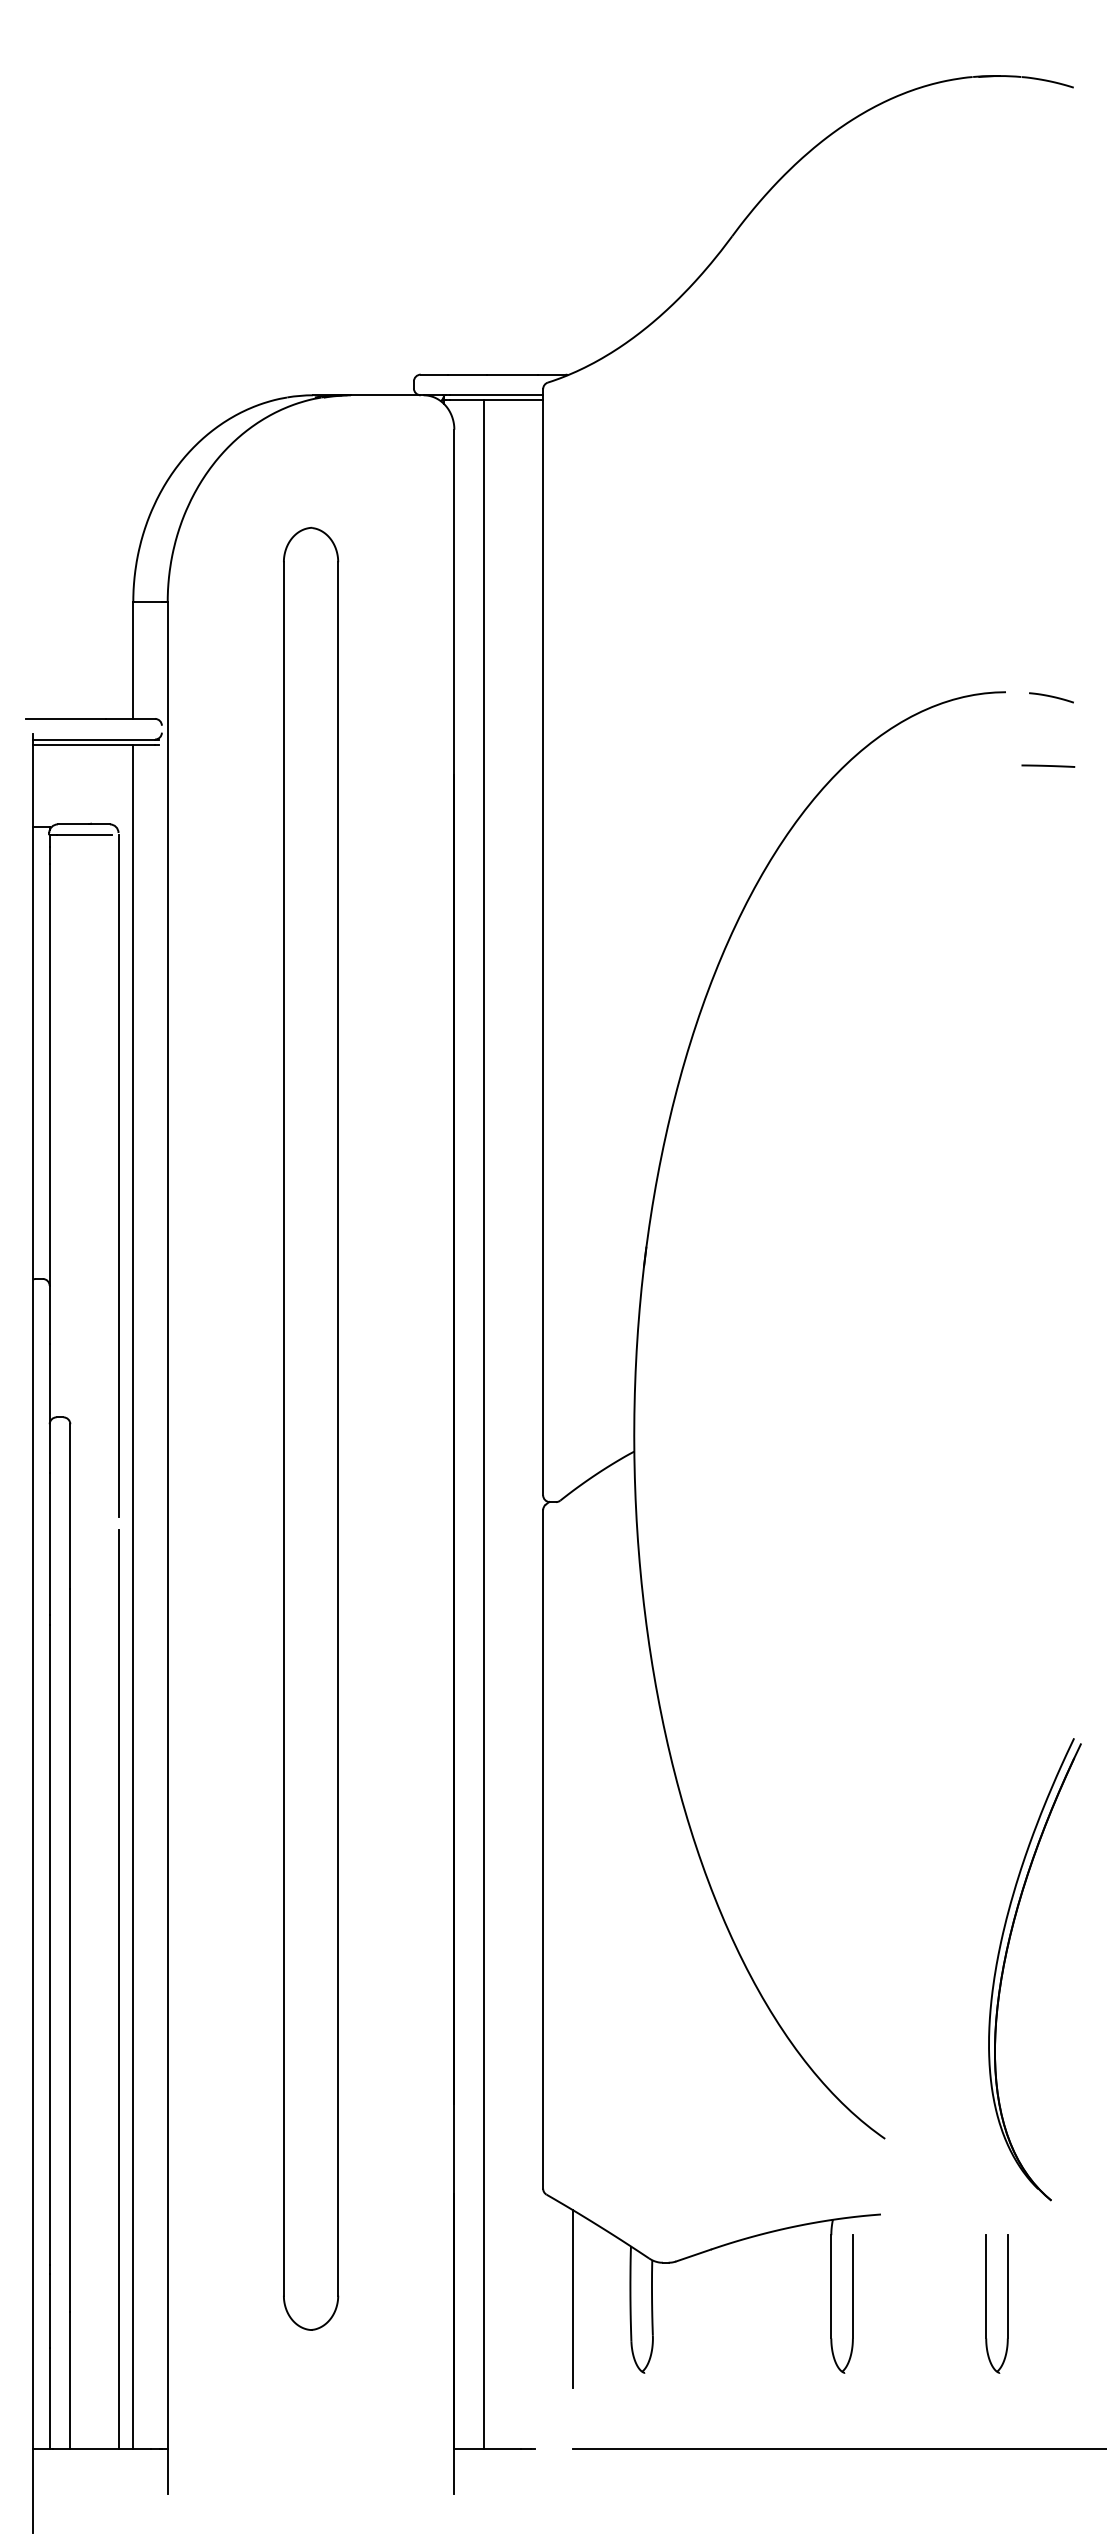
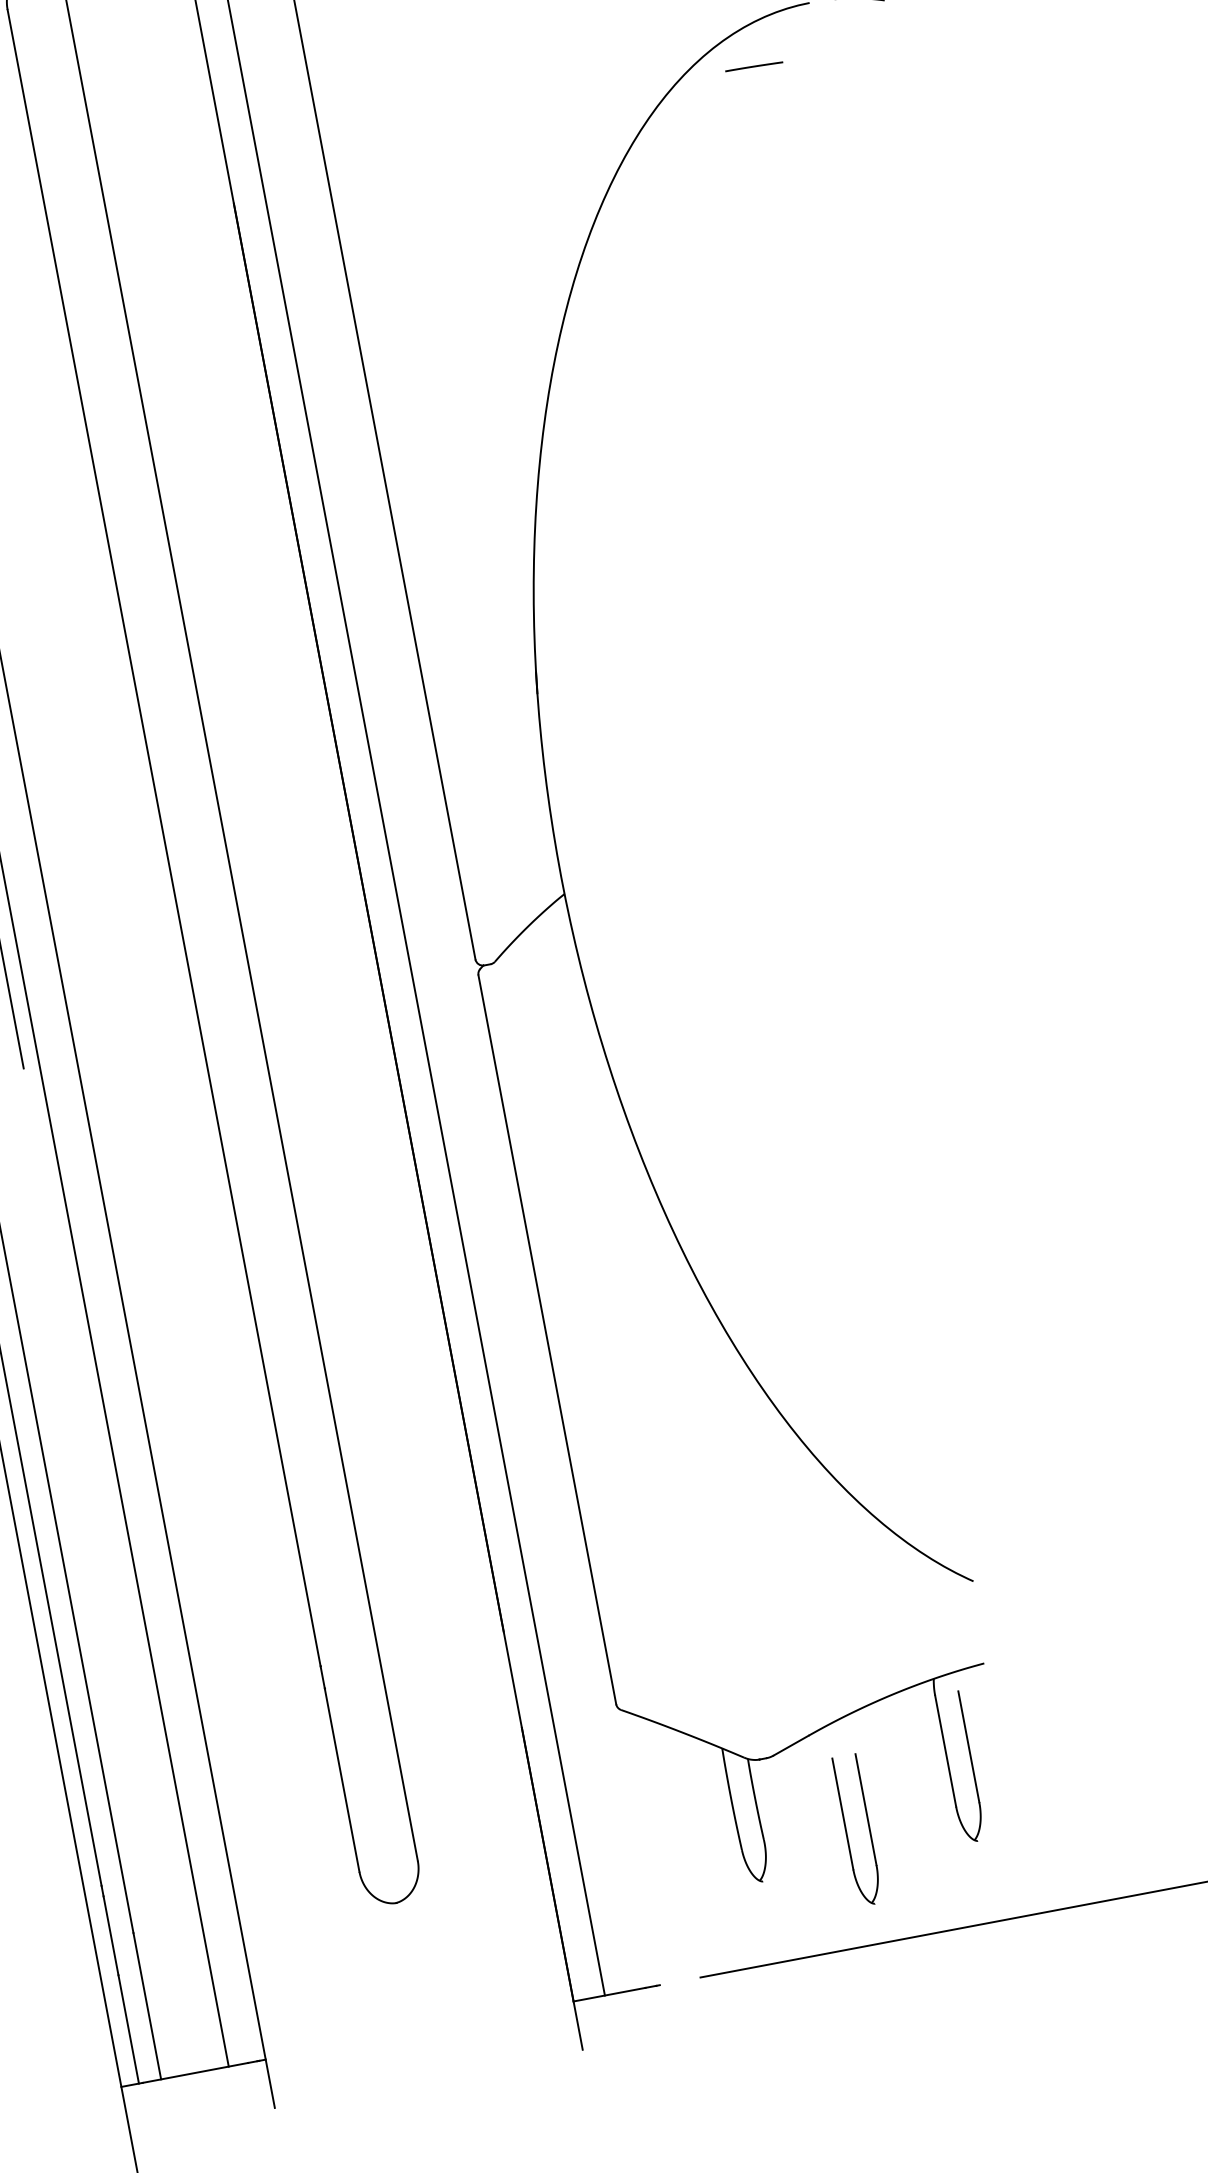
line: (1048, 765) -> (754, 66), moved
part: (1005, 1963) -> (1067, 1368), removed
line: (118, 1988) -> (119, 1575), removed
line: (572, 2298) -> (670, 1816), removed
part: (986, 2303) -> (846, 1831), moved

